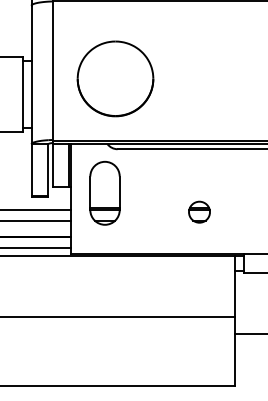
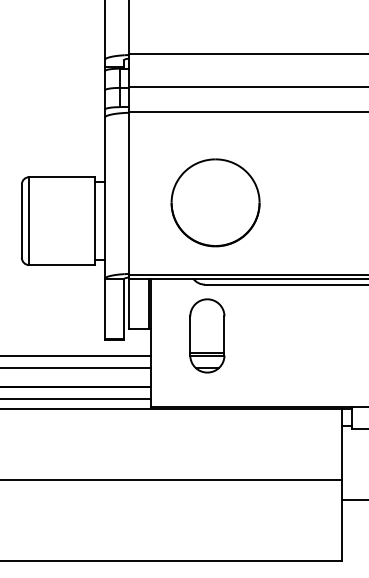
part: (115, 78) -> (215, 202), moved
part: (105, 192) -> (207, 335), moved
part: (199, 211) -> (300, 357), removed

